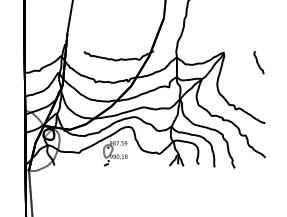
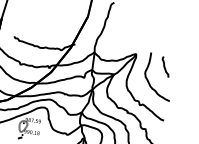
curve: (243, 82) -> (149, 82), added

